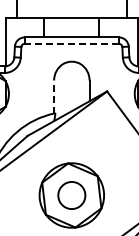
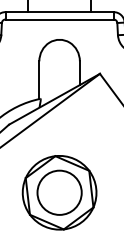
line: (71, 43) -> (59, 19), dashed -> solid
line: (54, 97) -> (39, 80), dashed -> solid
circle: (71, 195) -> (59, 192), size x1.43

